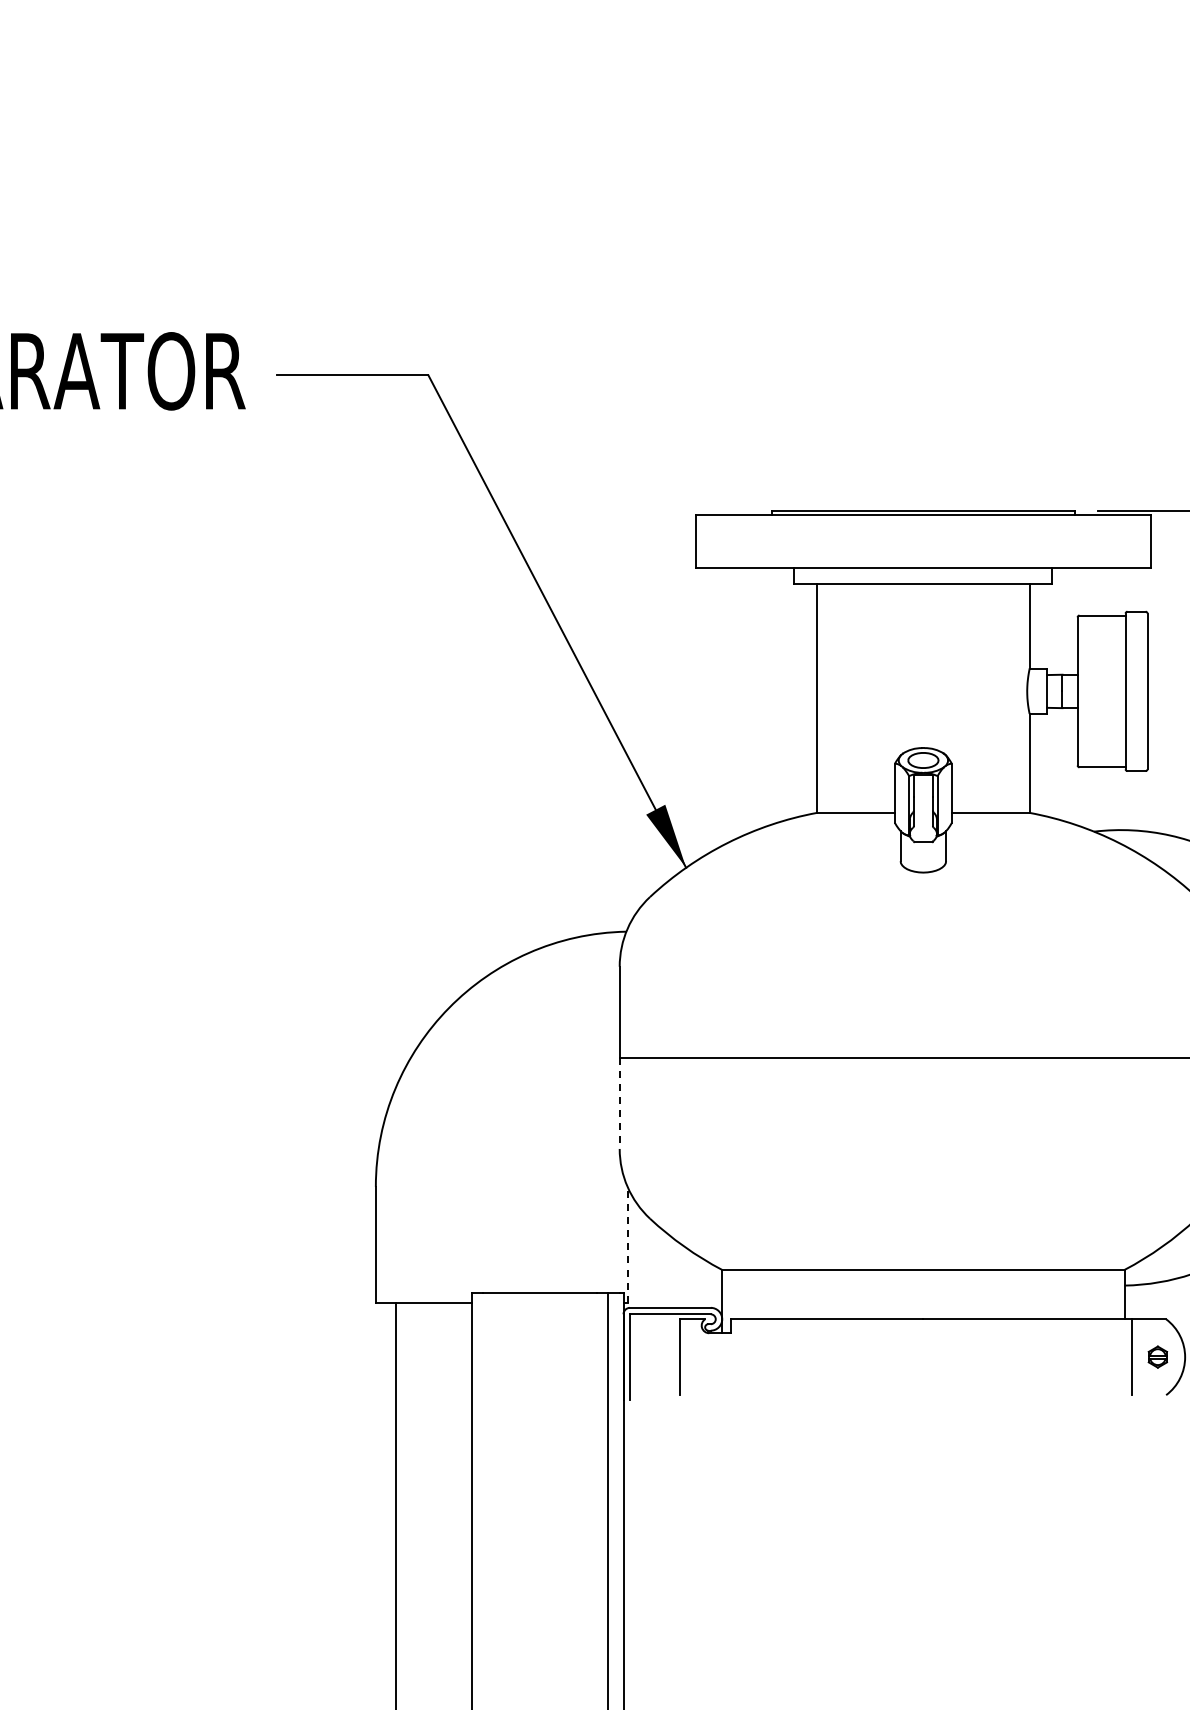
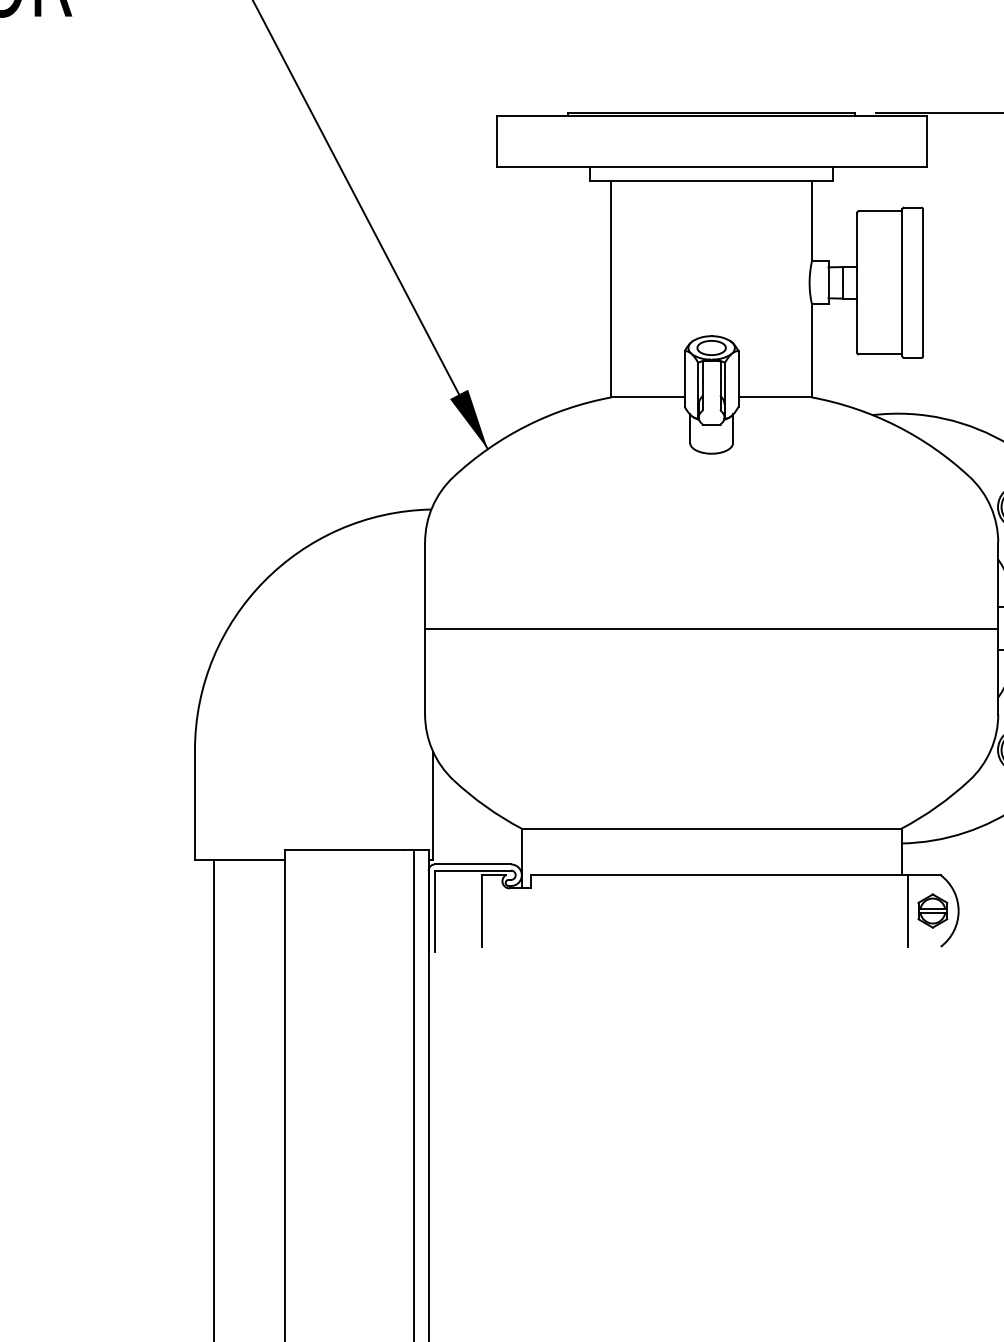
line: (619, 1103) -> (424, 671), dashed -> solid
line: (628, 1245) -> (433, 805), dashed -> solid
part: (1157, 1356) -> (932, 910), size x1.67

